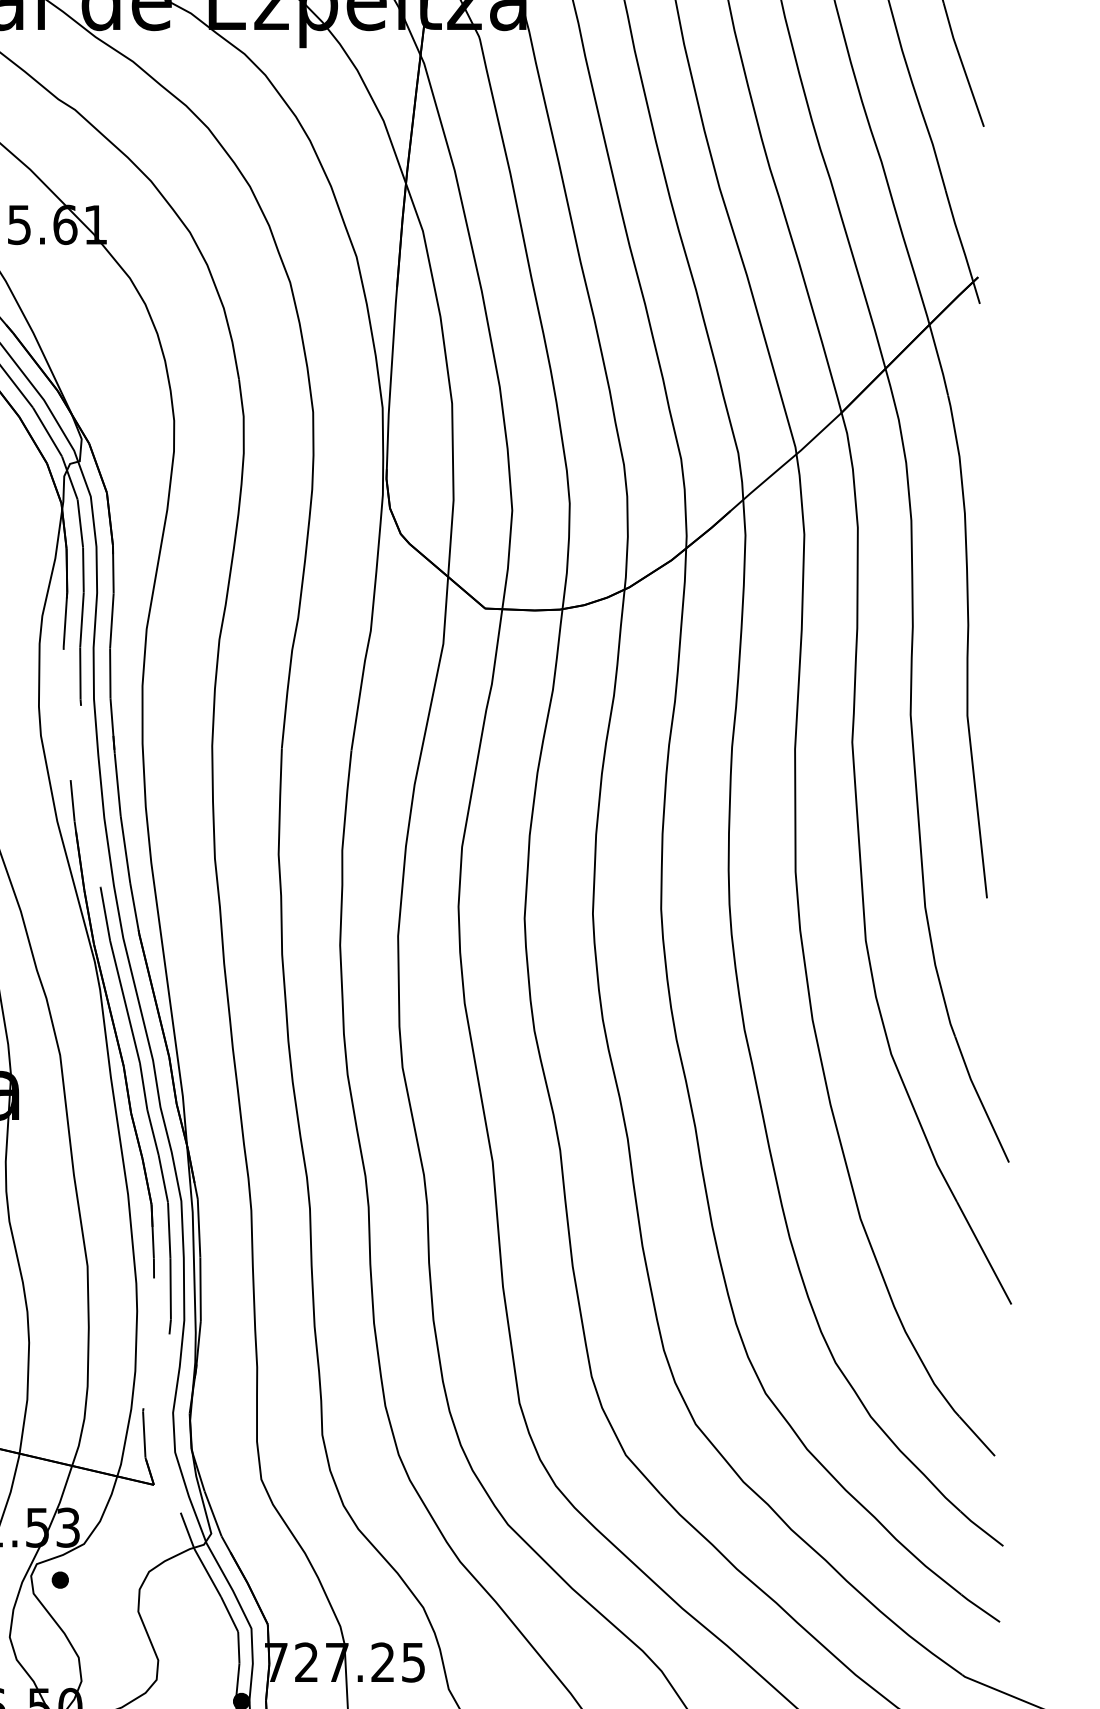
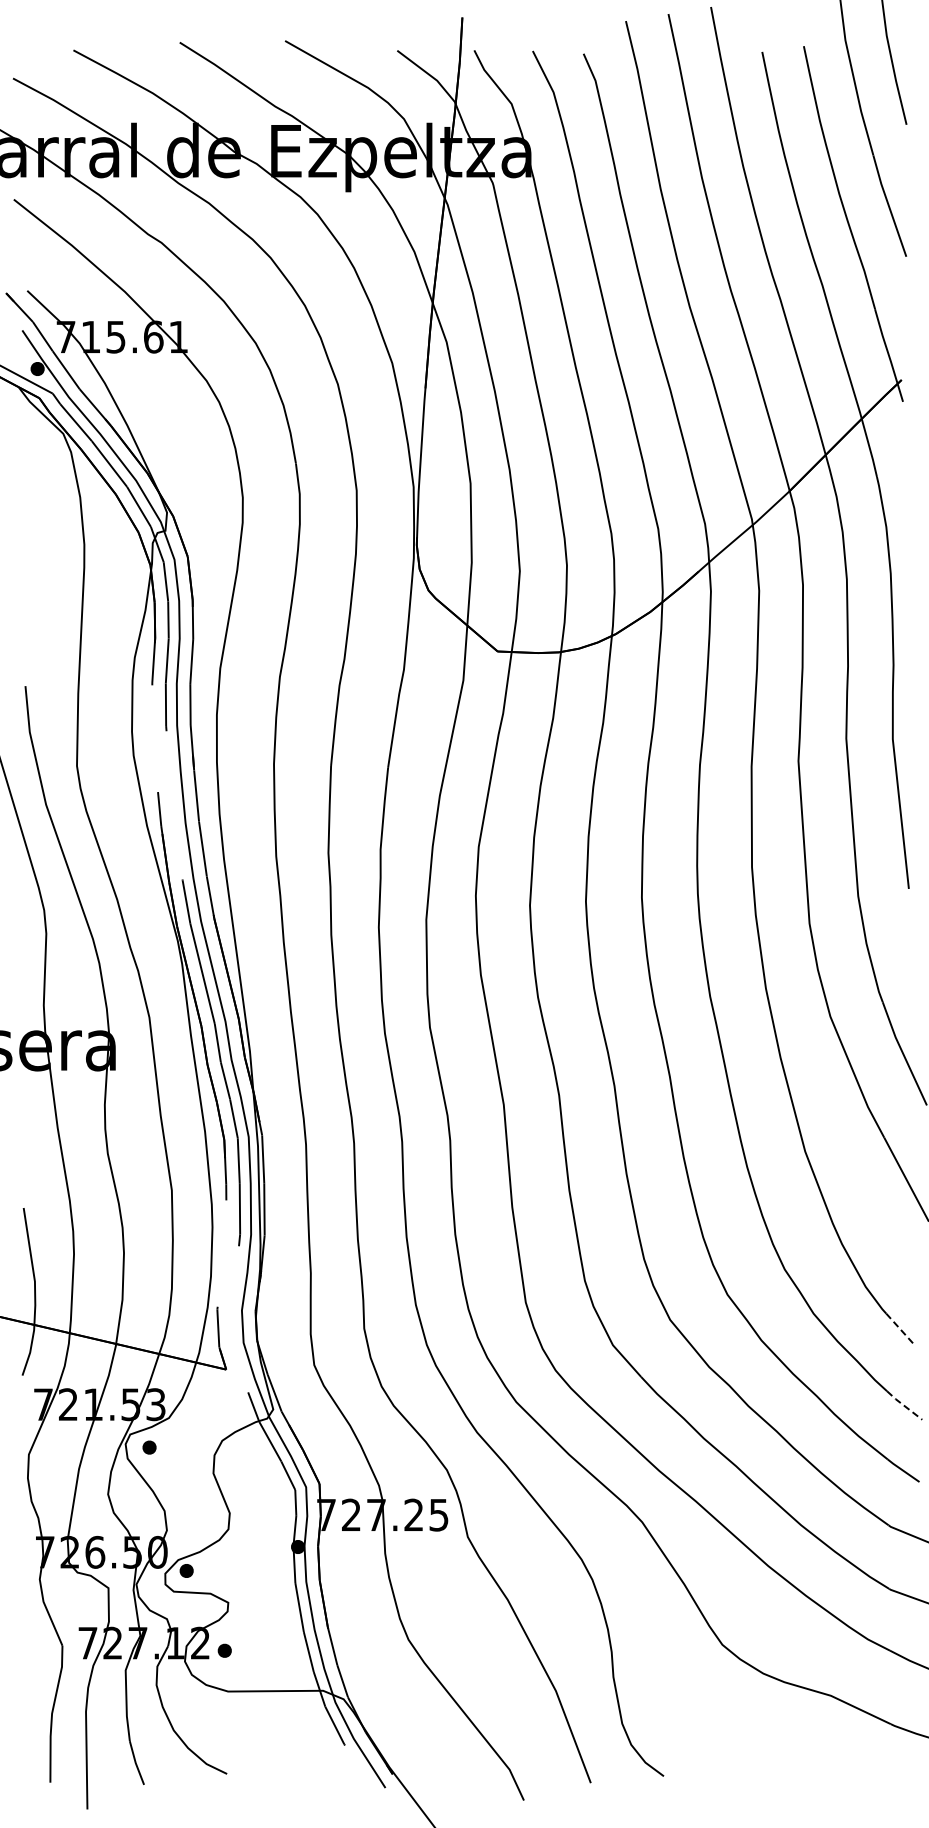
line: (976, 1435) -> (900, 1329), solid -> dashed
line: (981, 1528) -> (904, 1405), solid -> dashed

